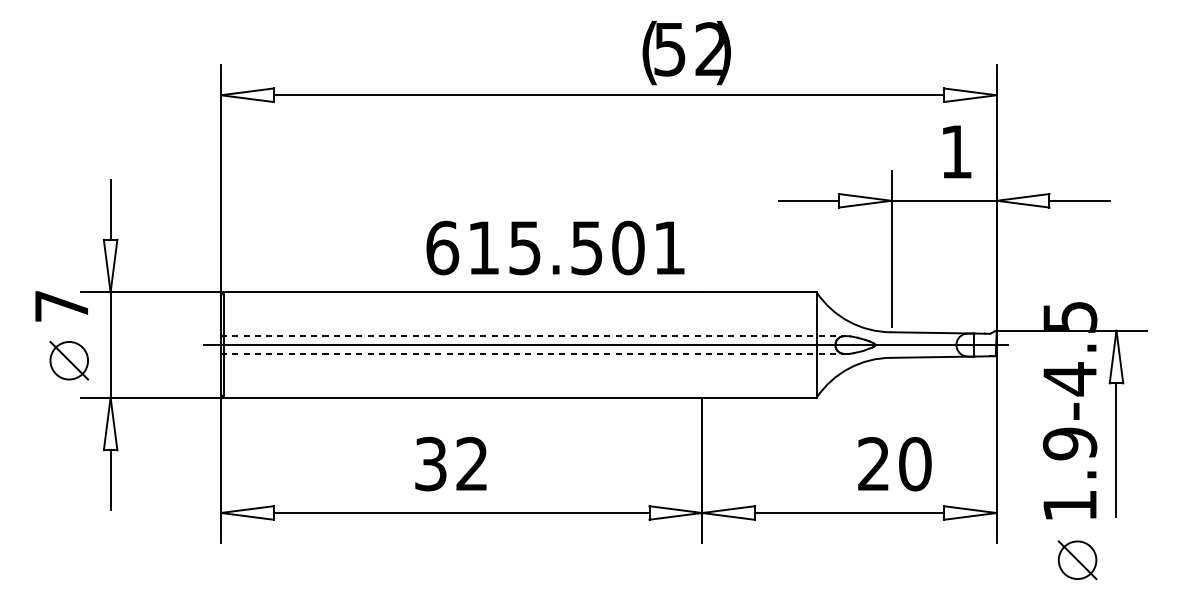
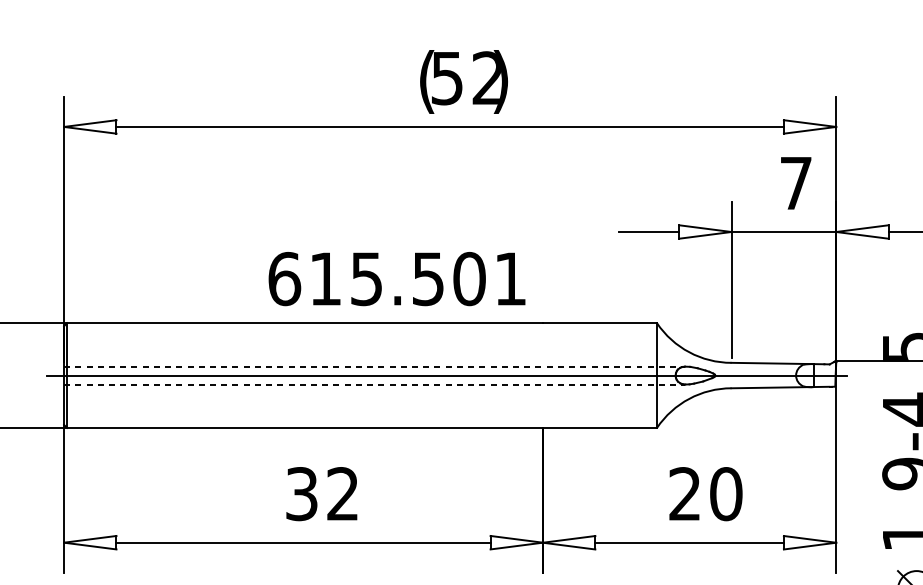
text: (686, 53) -> (463, 82), moved
text: (956, 151) -> (796, 182), 1 -> 7
text: (450, 463) -> (321, 493), moved
text: (894, 464) -> (705, 494), moved

